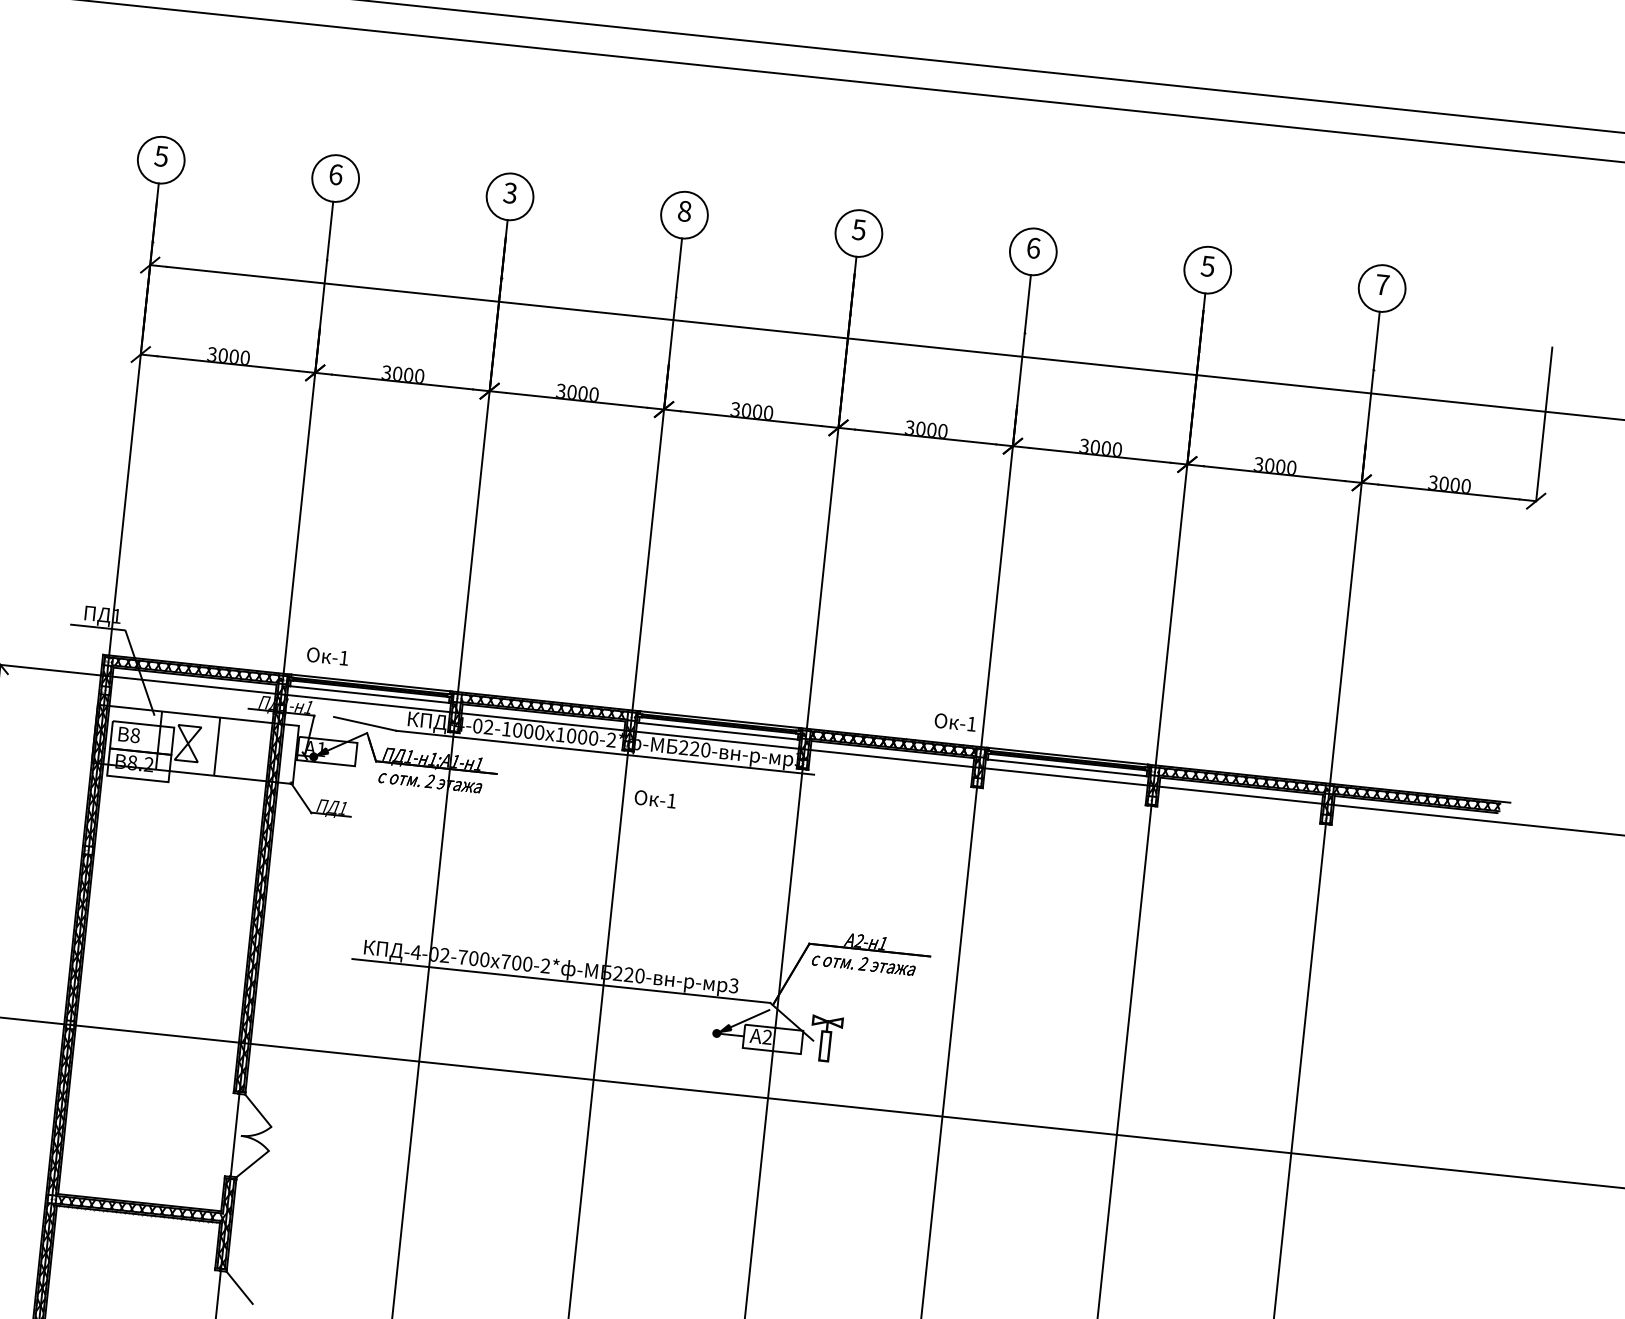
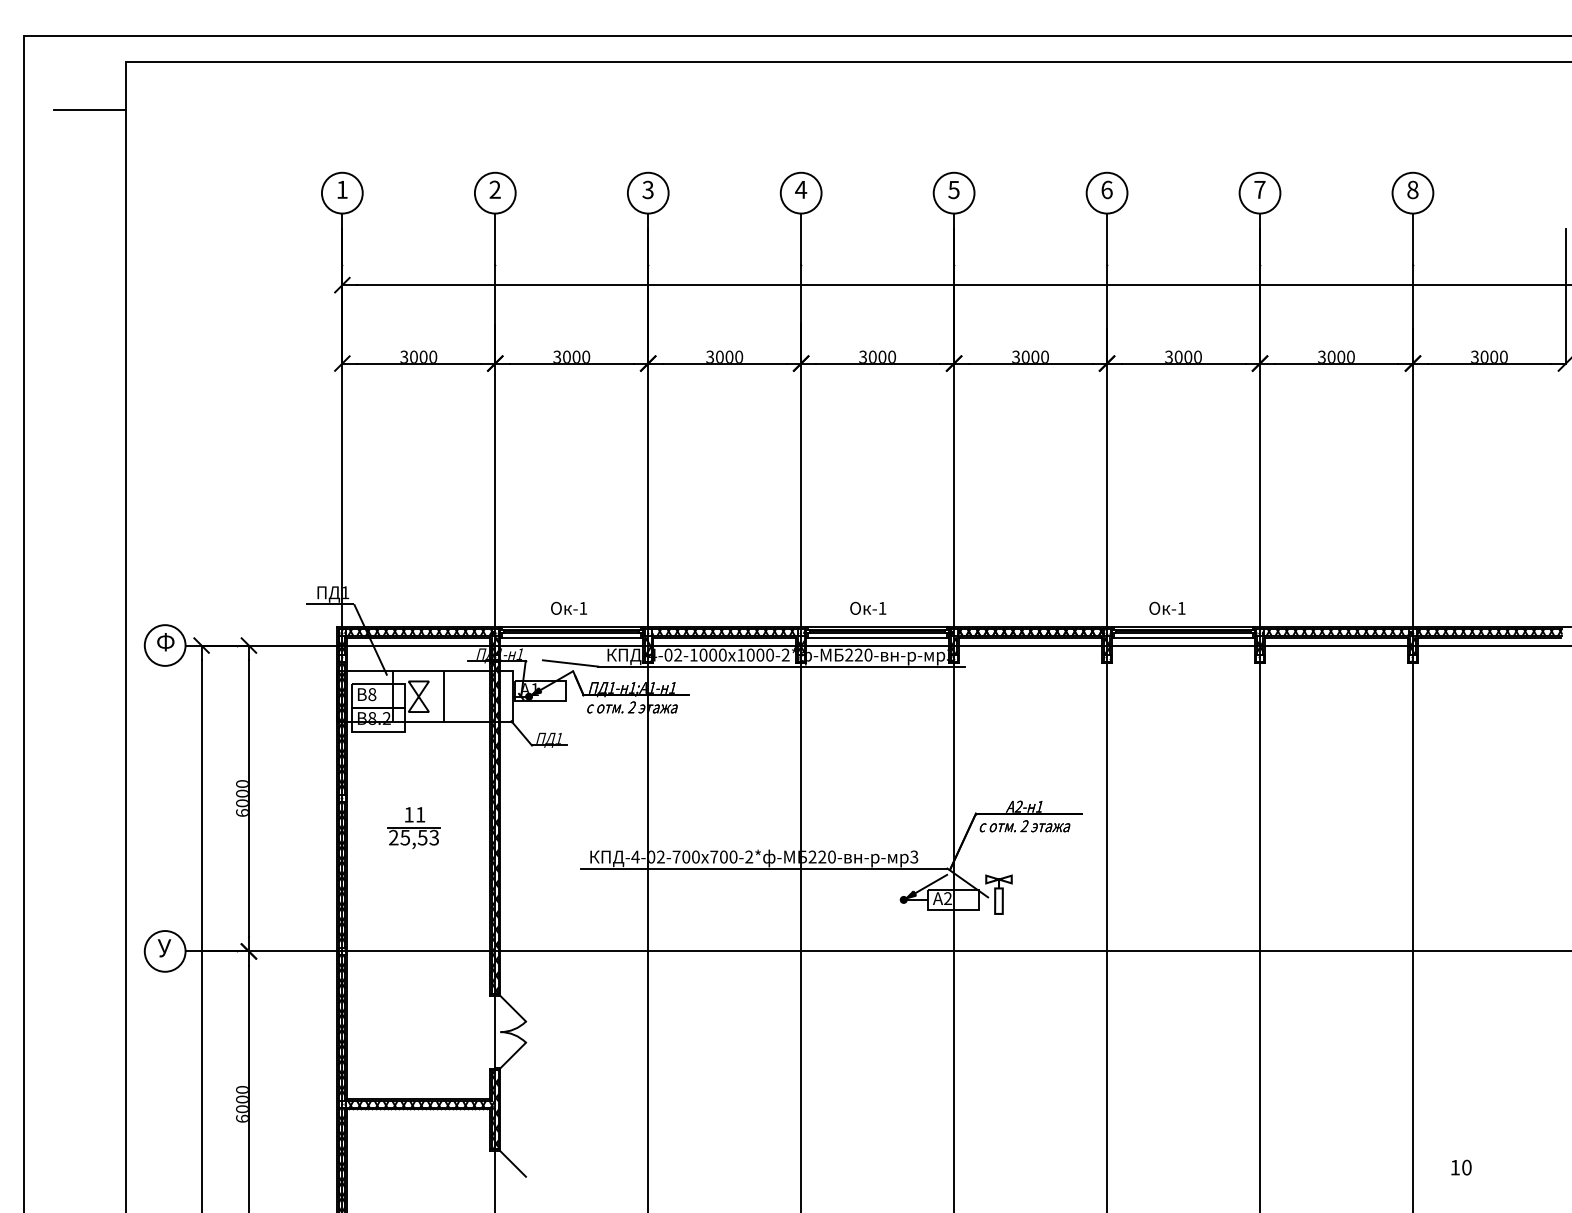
text: (160, 155) -> (341, 189), 5 -> 1
text: (335, 174) -> (494, 189), 6 -> 2
text: (685, 211) -> (801, 189), 8 -> 4
text: (1207, 265) -> (1259, 189), 5 -> 7
text: (1382, 284) -> (1412, 189), 7 -> 8
text: (327, 655) -> (568, 607), moved
text: (955, 721) -> (1167, 607), moved
text: (655, 798) -> (868, 607), moved
part: (166, 892) -> (413, 827), added

